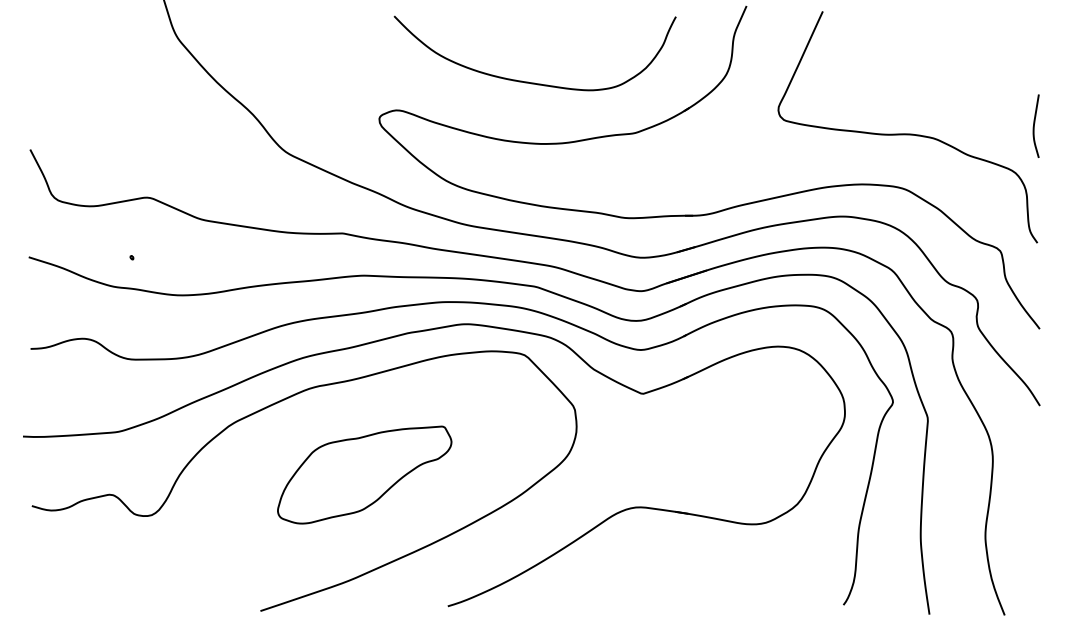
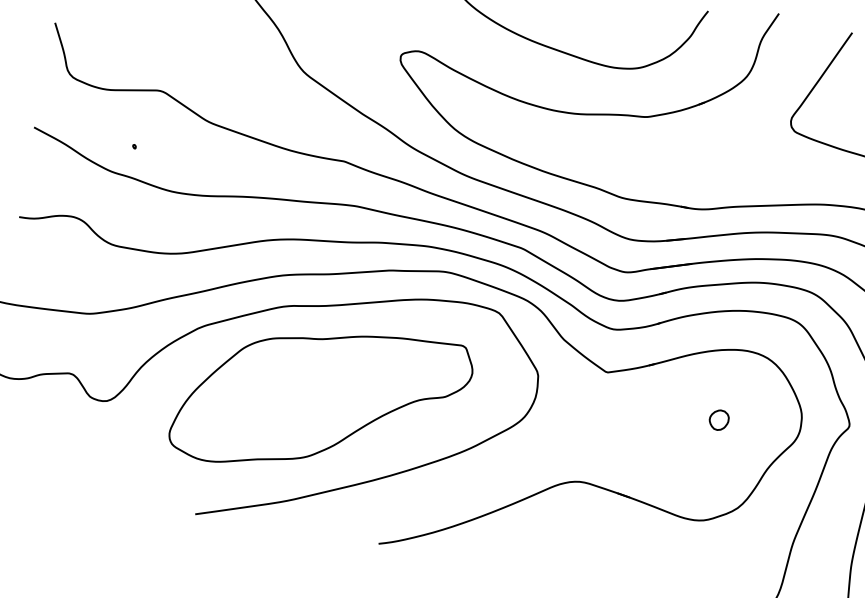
part: (762, 420) -> (718, 420), added
part: (364, 474) -> (321, 400), size x1.67

